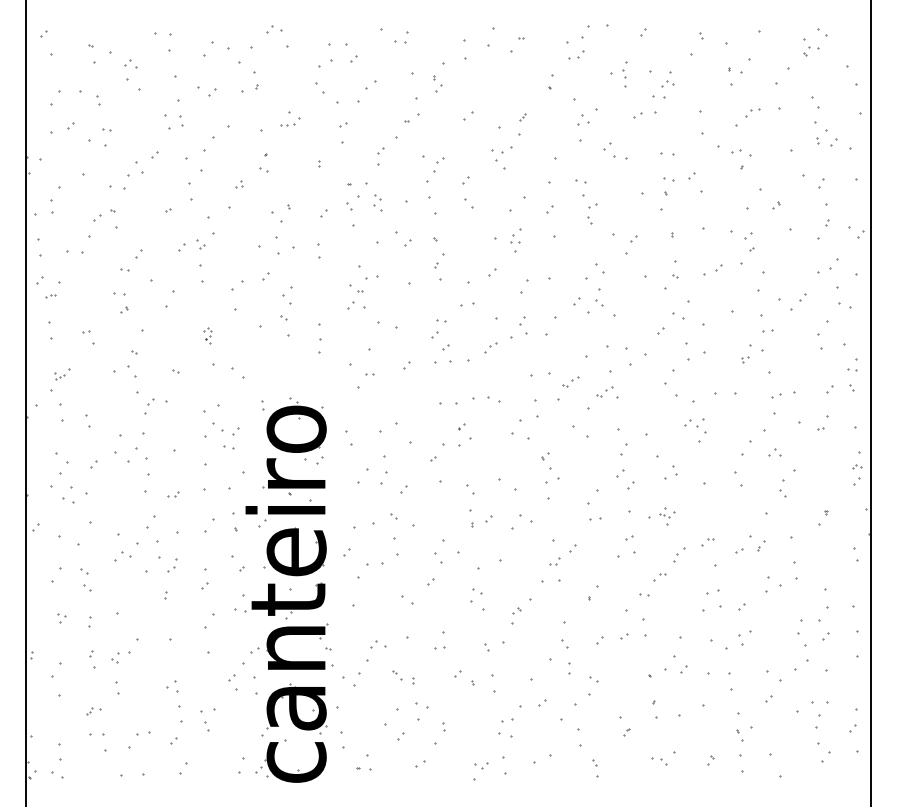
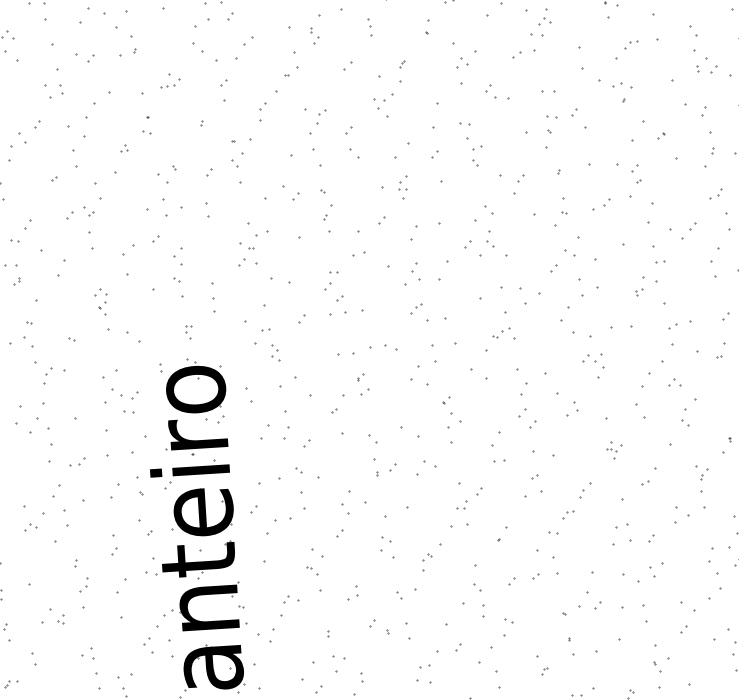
part: (624, 78) -> (369, 27), moved
part: (377, 202) -> (274, 352), moved
part: (828, 266) -> (716, 193), size x0.62
part: (207, 335) -> (101, 301), size x1.67
part: (490, 347) -> (416, 308), moved
part: (292, 371) -> (188, 332), added
part: (570, 381) -> (466, 324), removed
part: (465, 442) -> (365, 392), size x0.62
part: (173, 494) -> (77, 462), size x1.43
part: (667, 516) -> (614, 450), moved
part: (707, 542) -> (613, 476), removed
part: (761, 545) -> (704, 474), moved
part: (123, 556) -> (31, 527), size x0.71
part: (172, 565) -> (83, 585), moved
part: (444, 639) -> (356, 590), size x0.62
part: (115, 657) -> (61, 618), moved
part: (397, 675) -> (312, 570), moved

